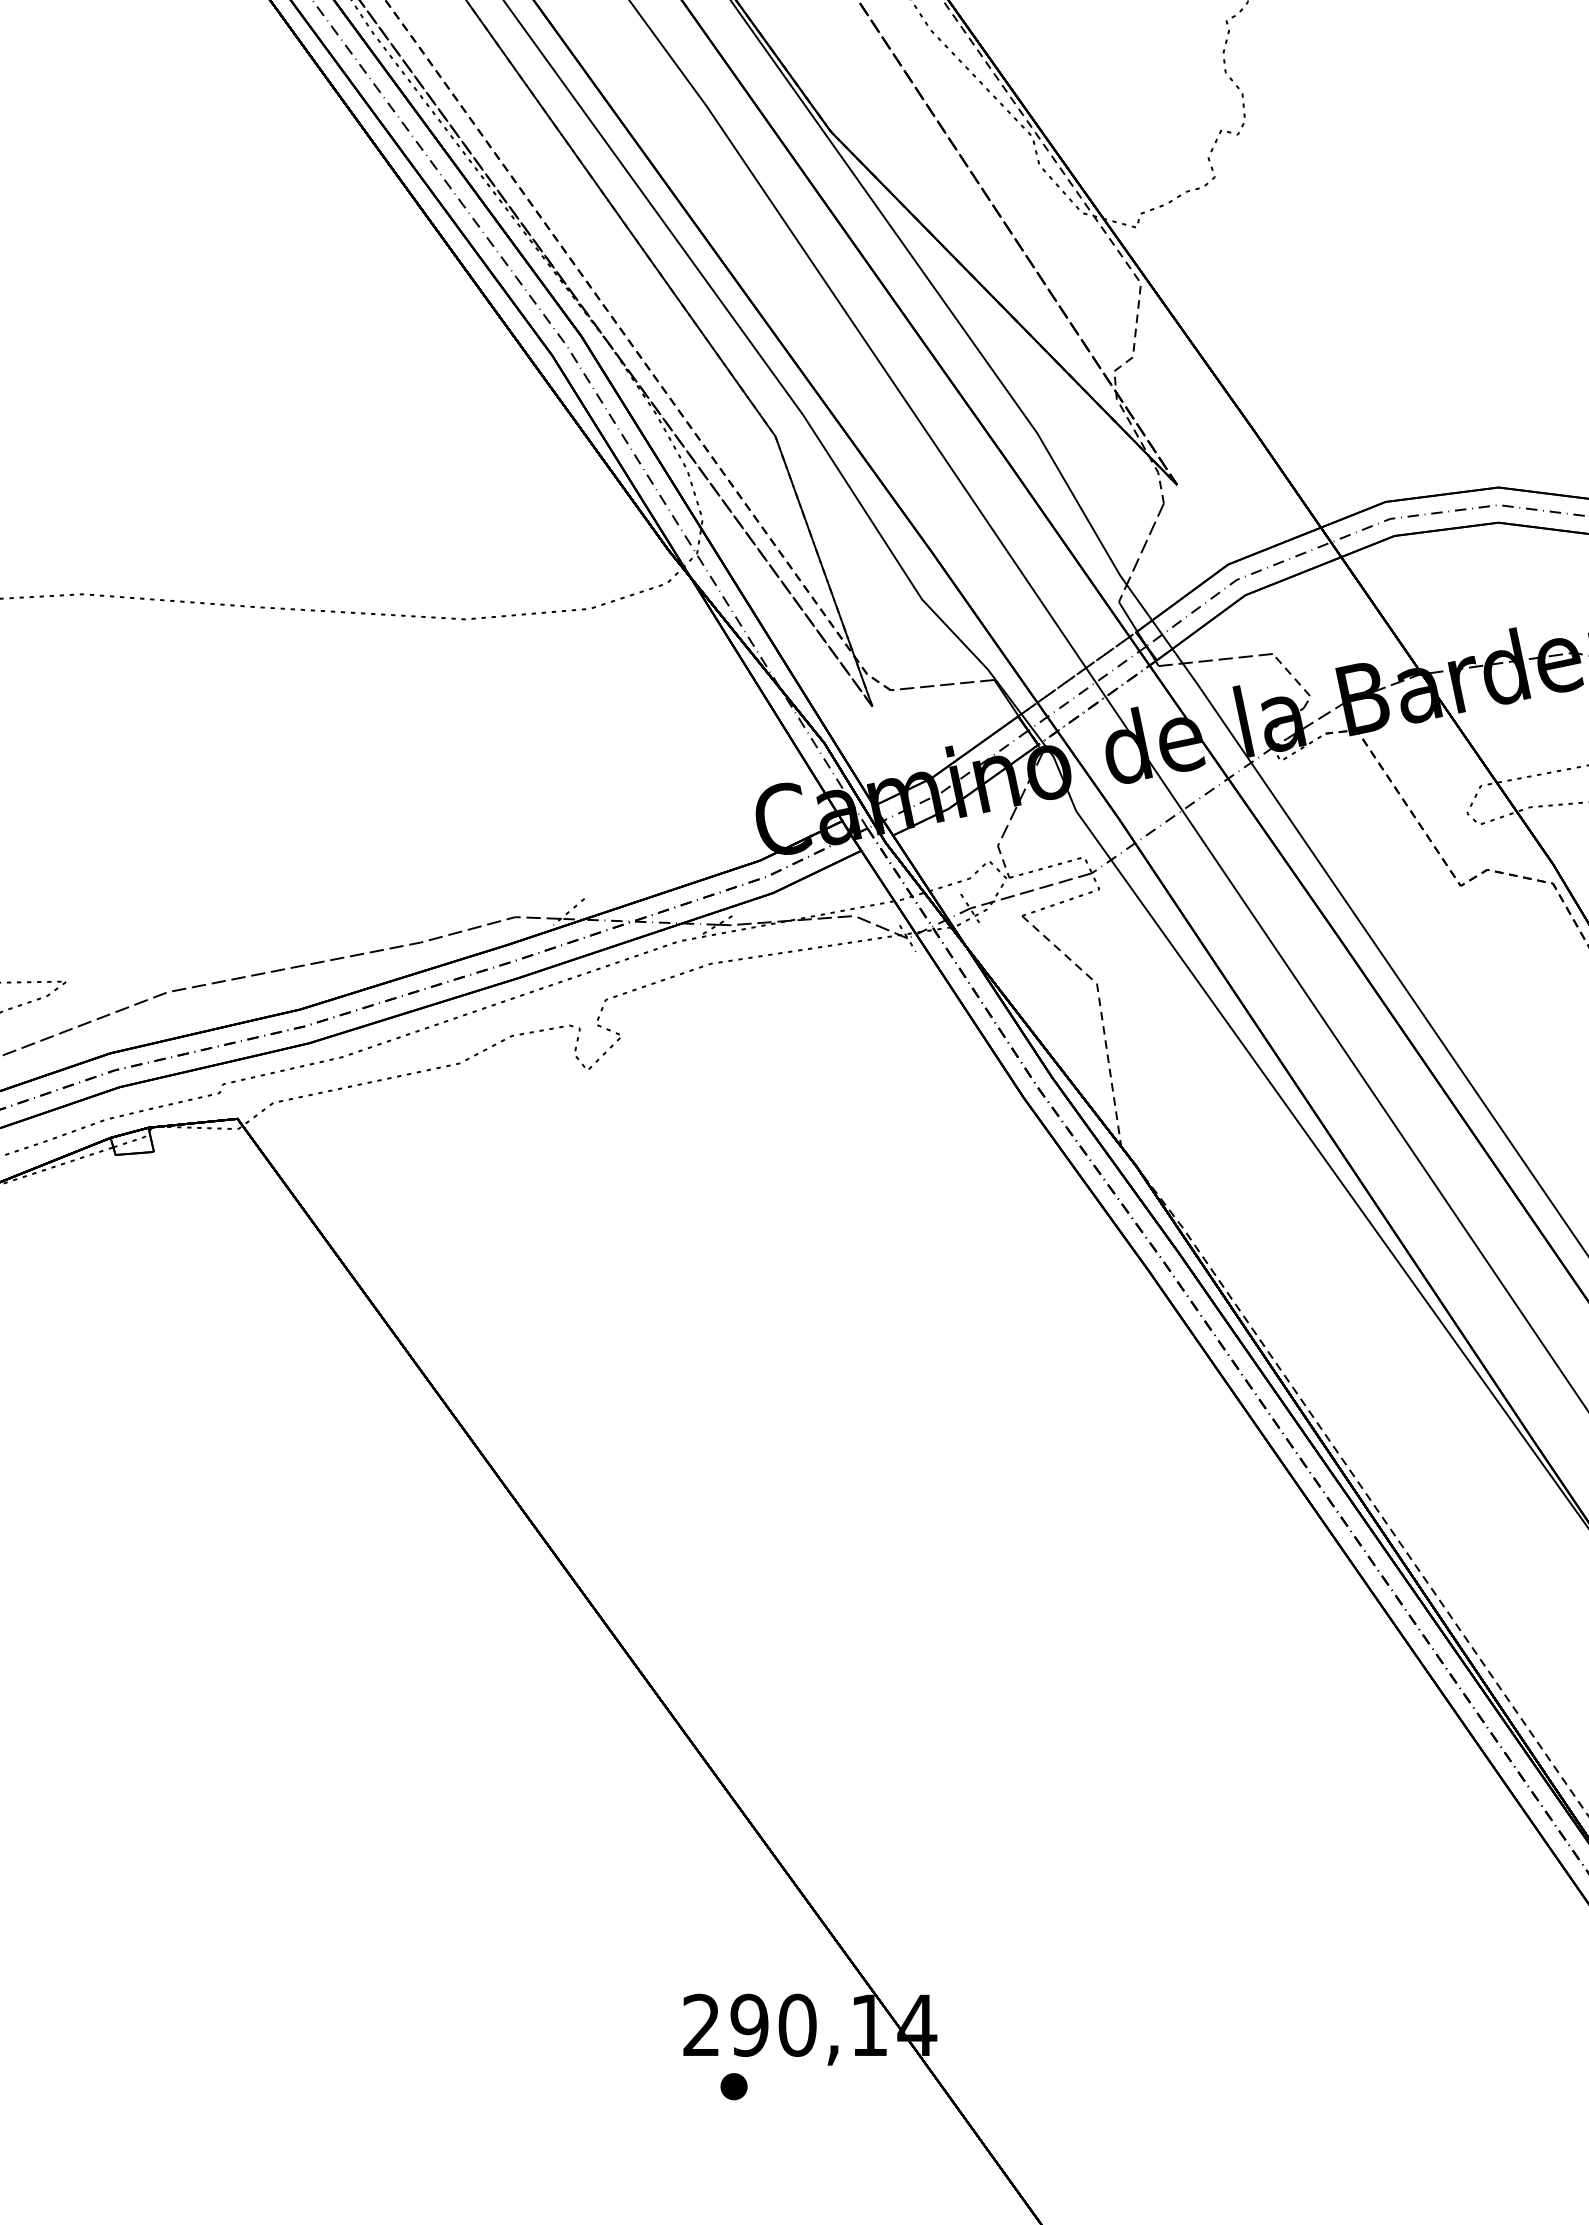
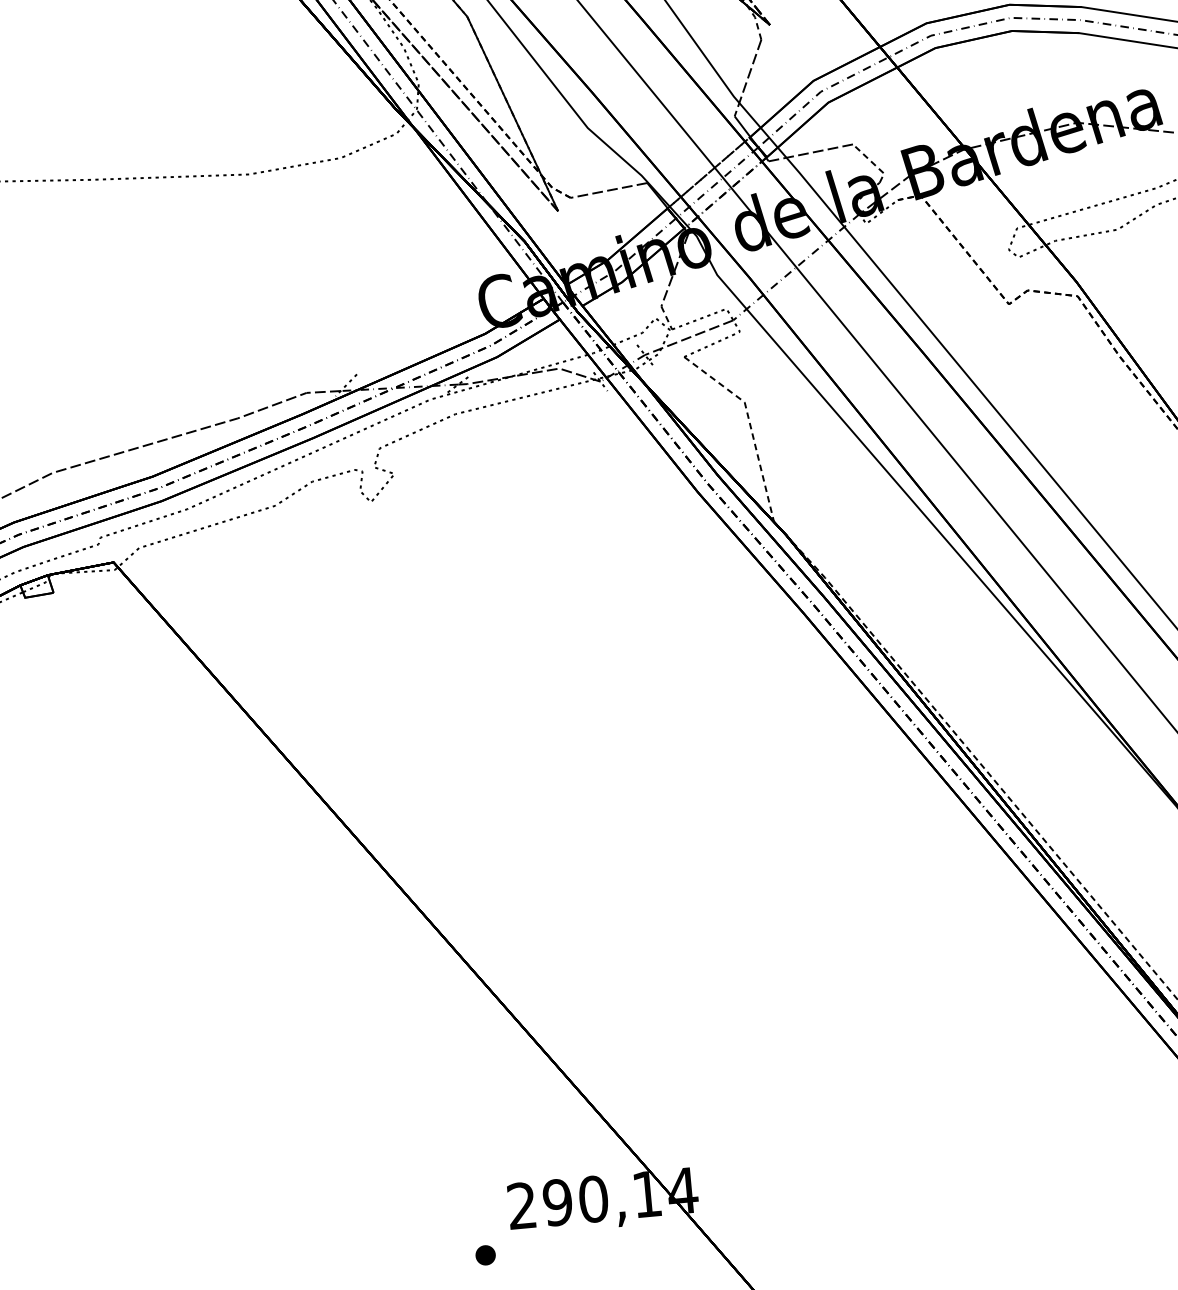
part: (733, 2086) -> (485, 1255), moved

